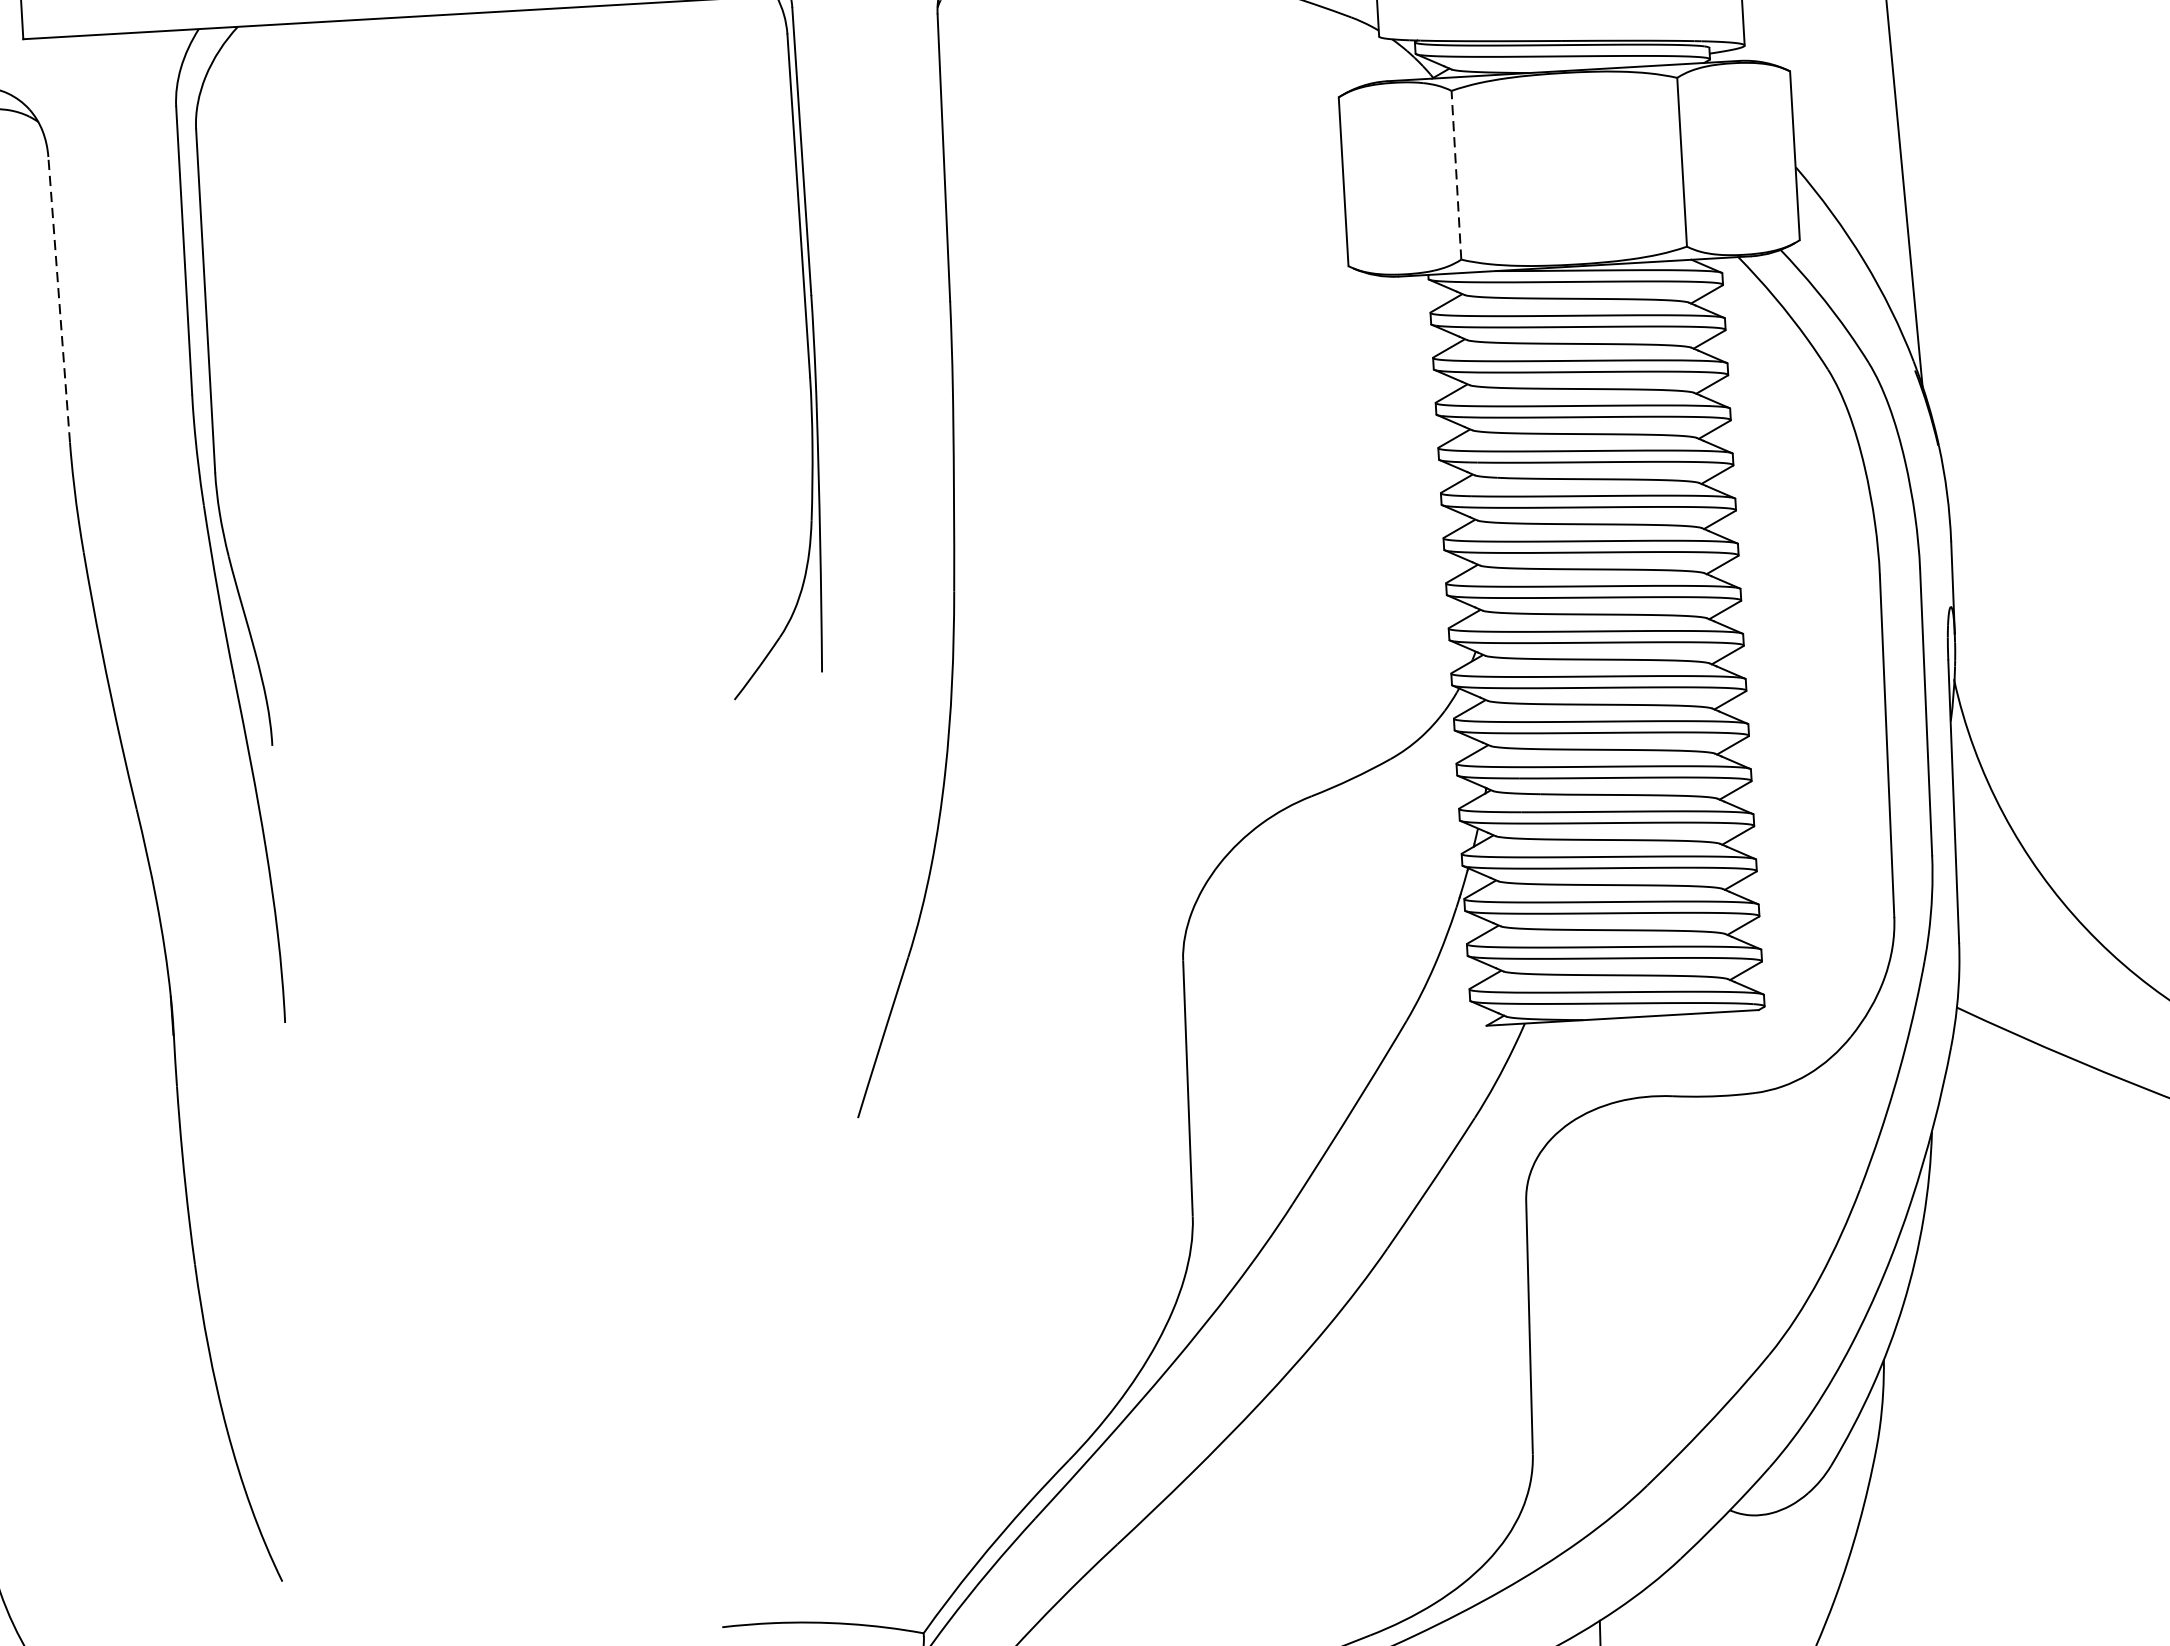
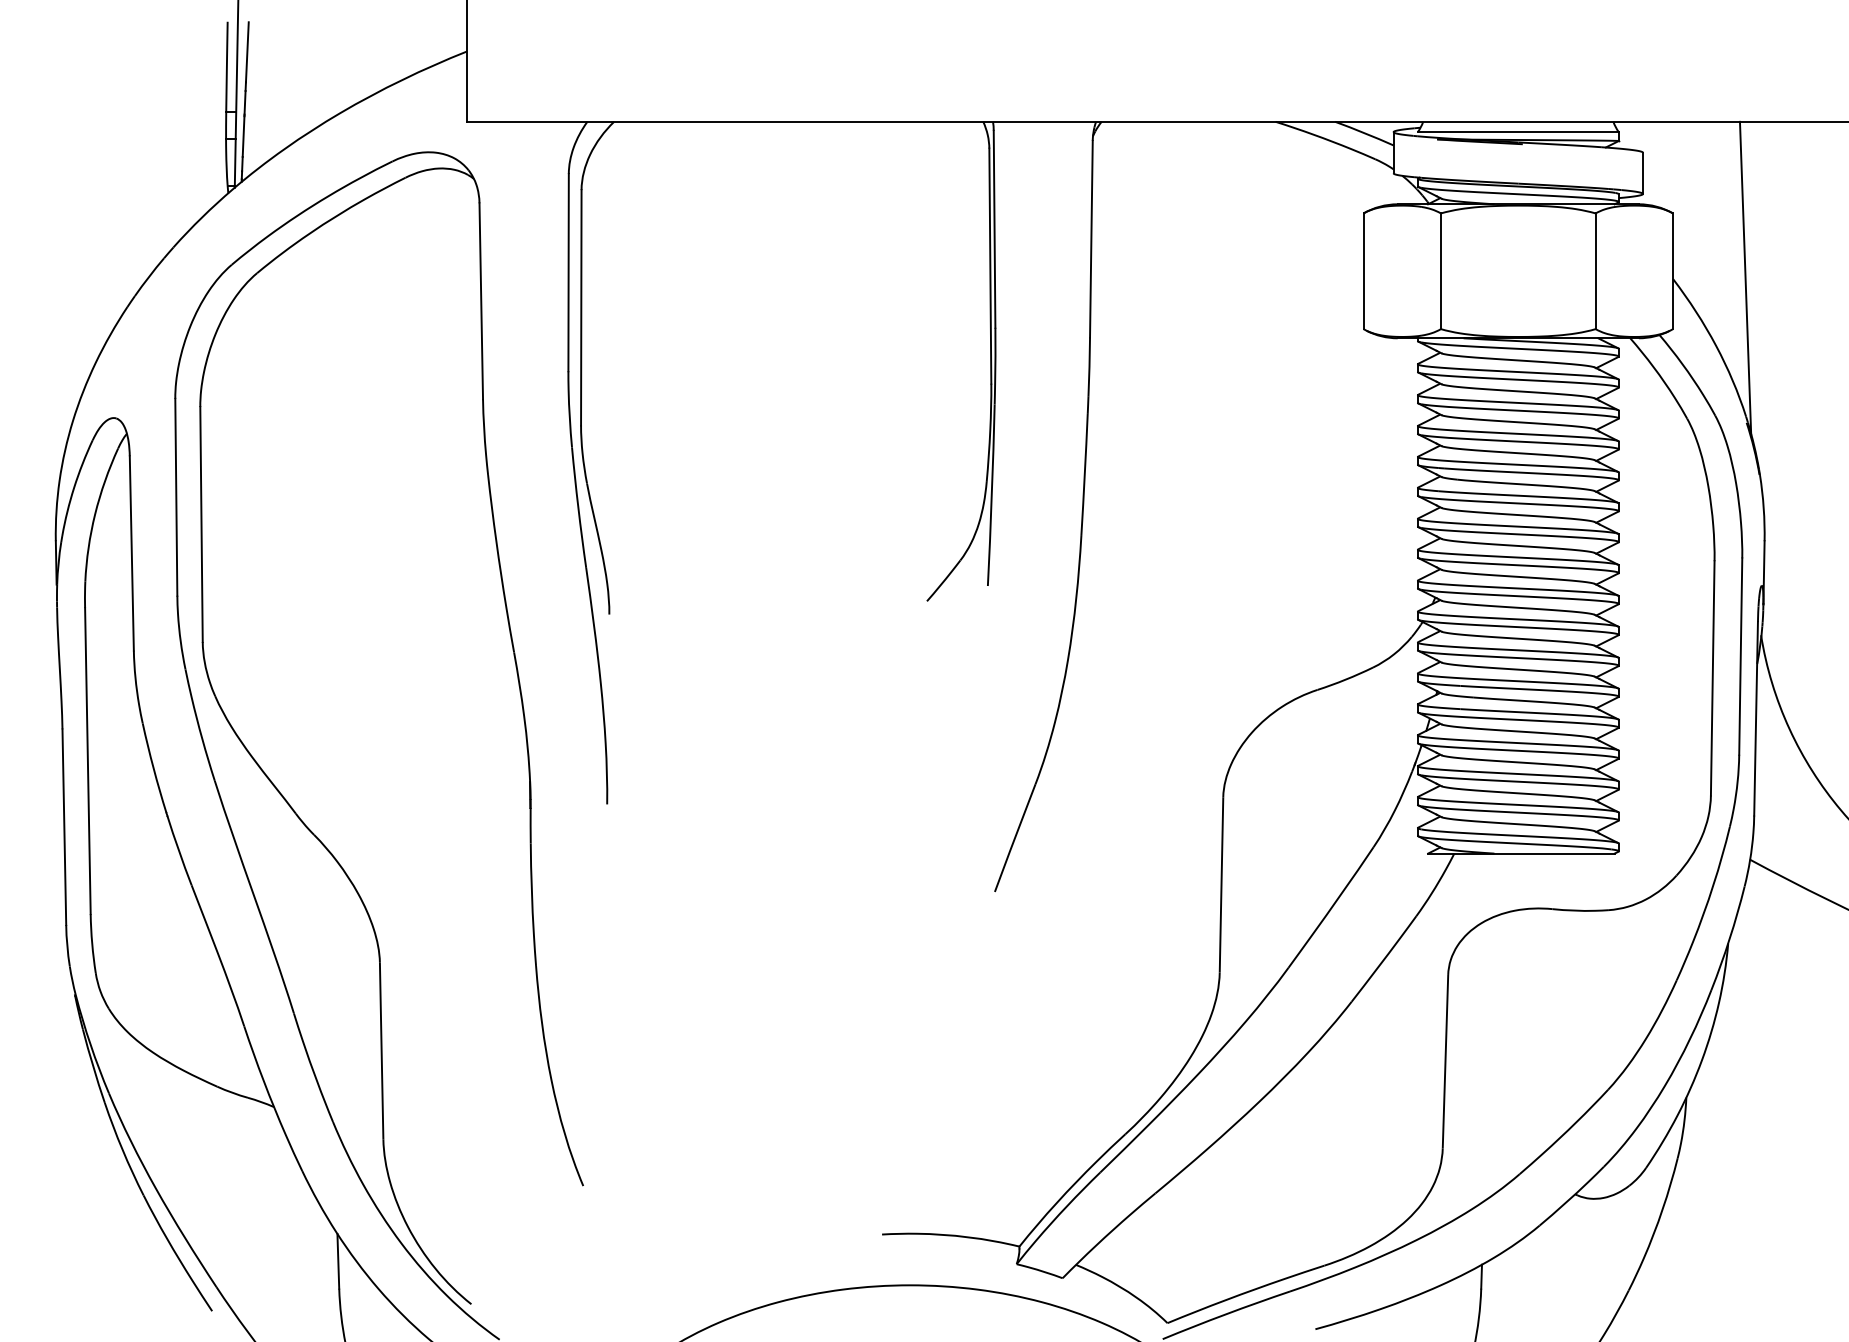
line: (1455, 175) -> (1440, 271), dashed -> solid
line: (59, 300) -> (481, 301), dashed -> solid

